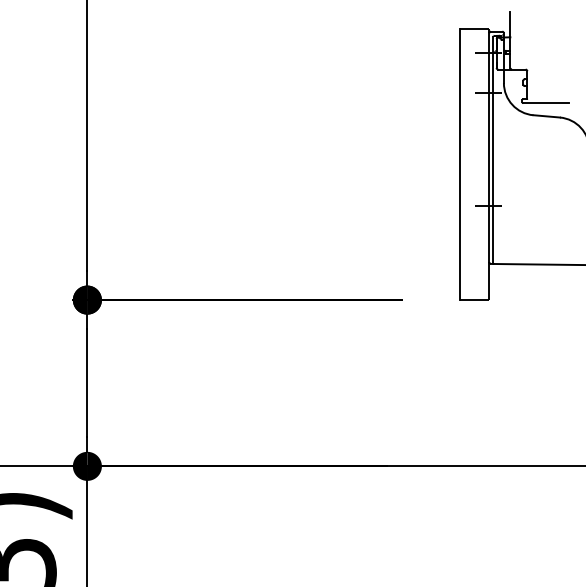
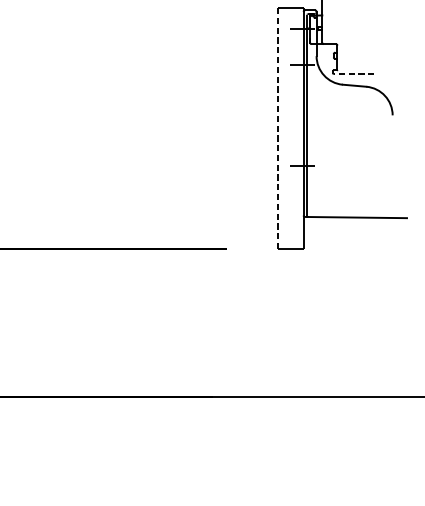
line: (546, 103) -> (354, 74), solid -> dashed
line: (460, 164) -> (277, 128), solid -> dashed

